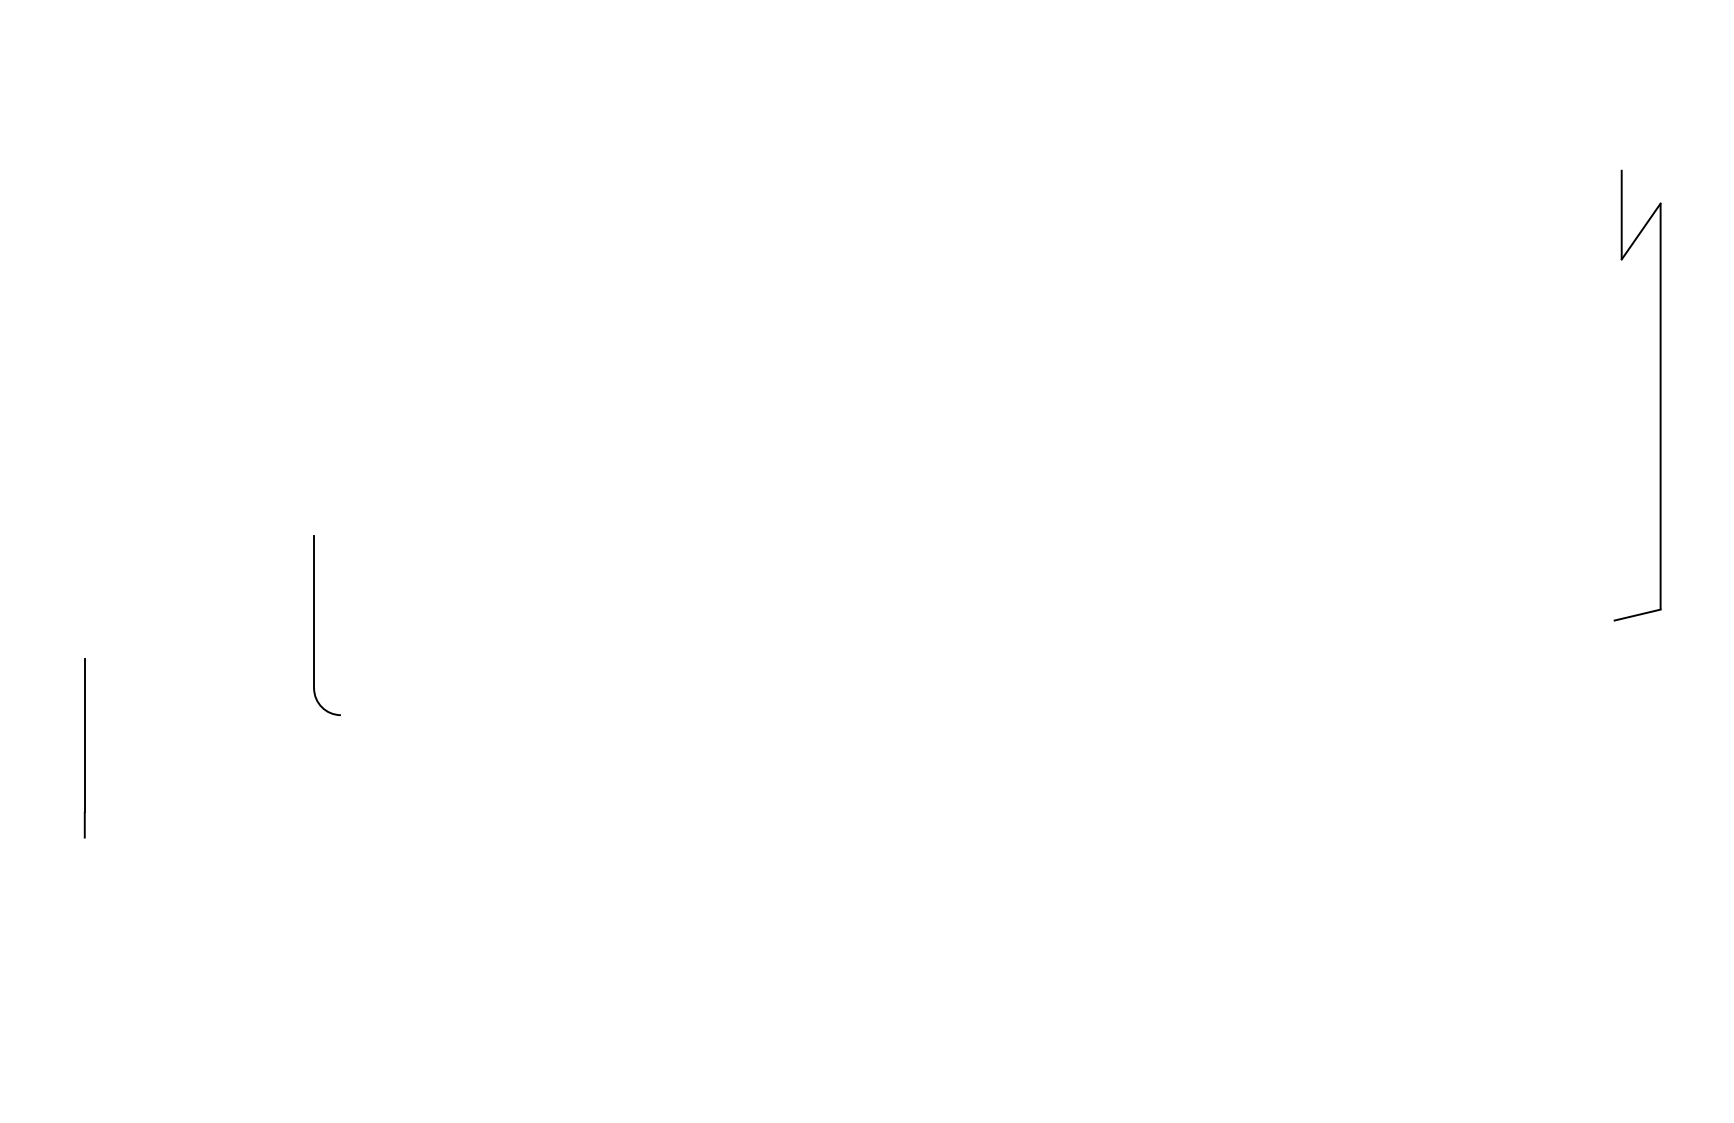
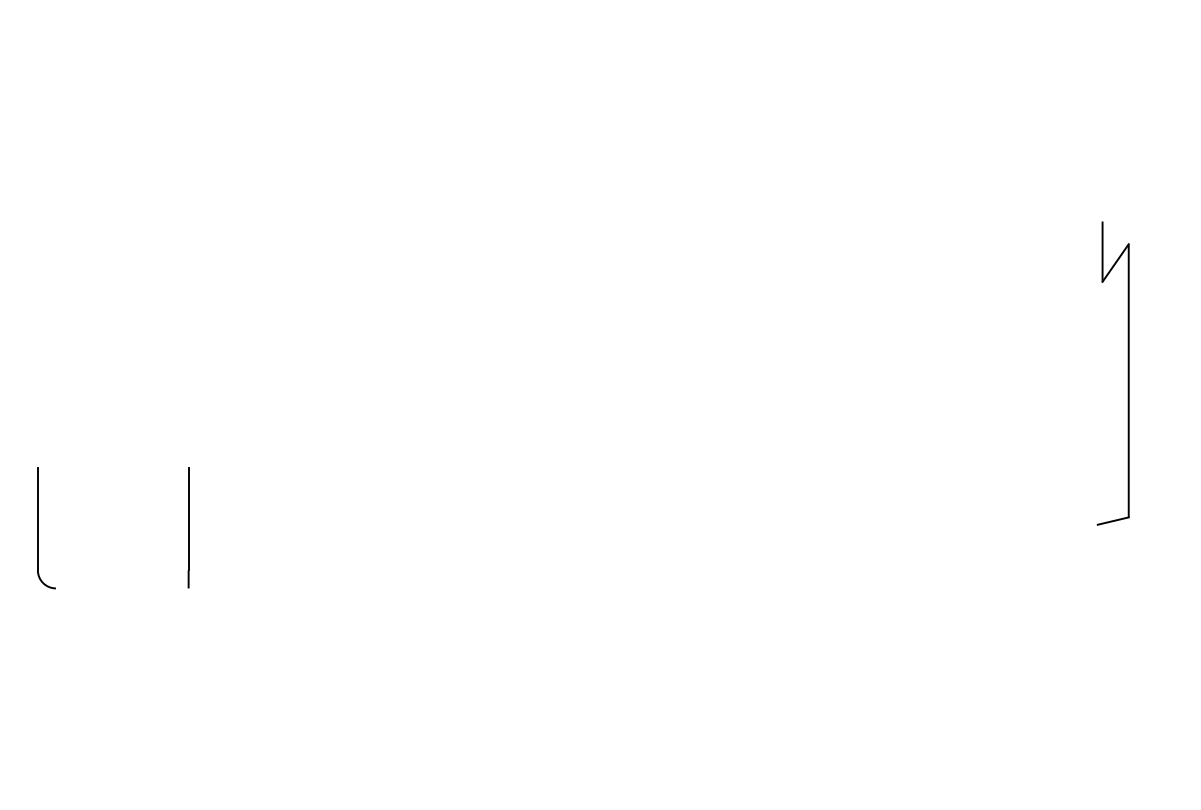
part: (314, 626) -> (38, 528), moved
line: (84, 747) -> (188, 527), moved

